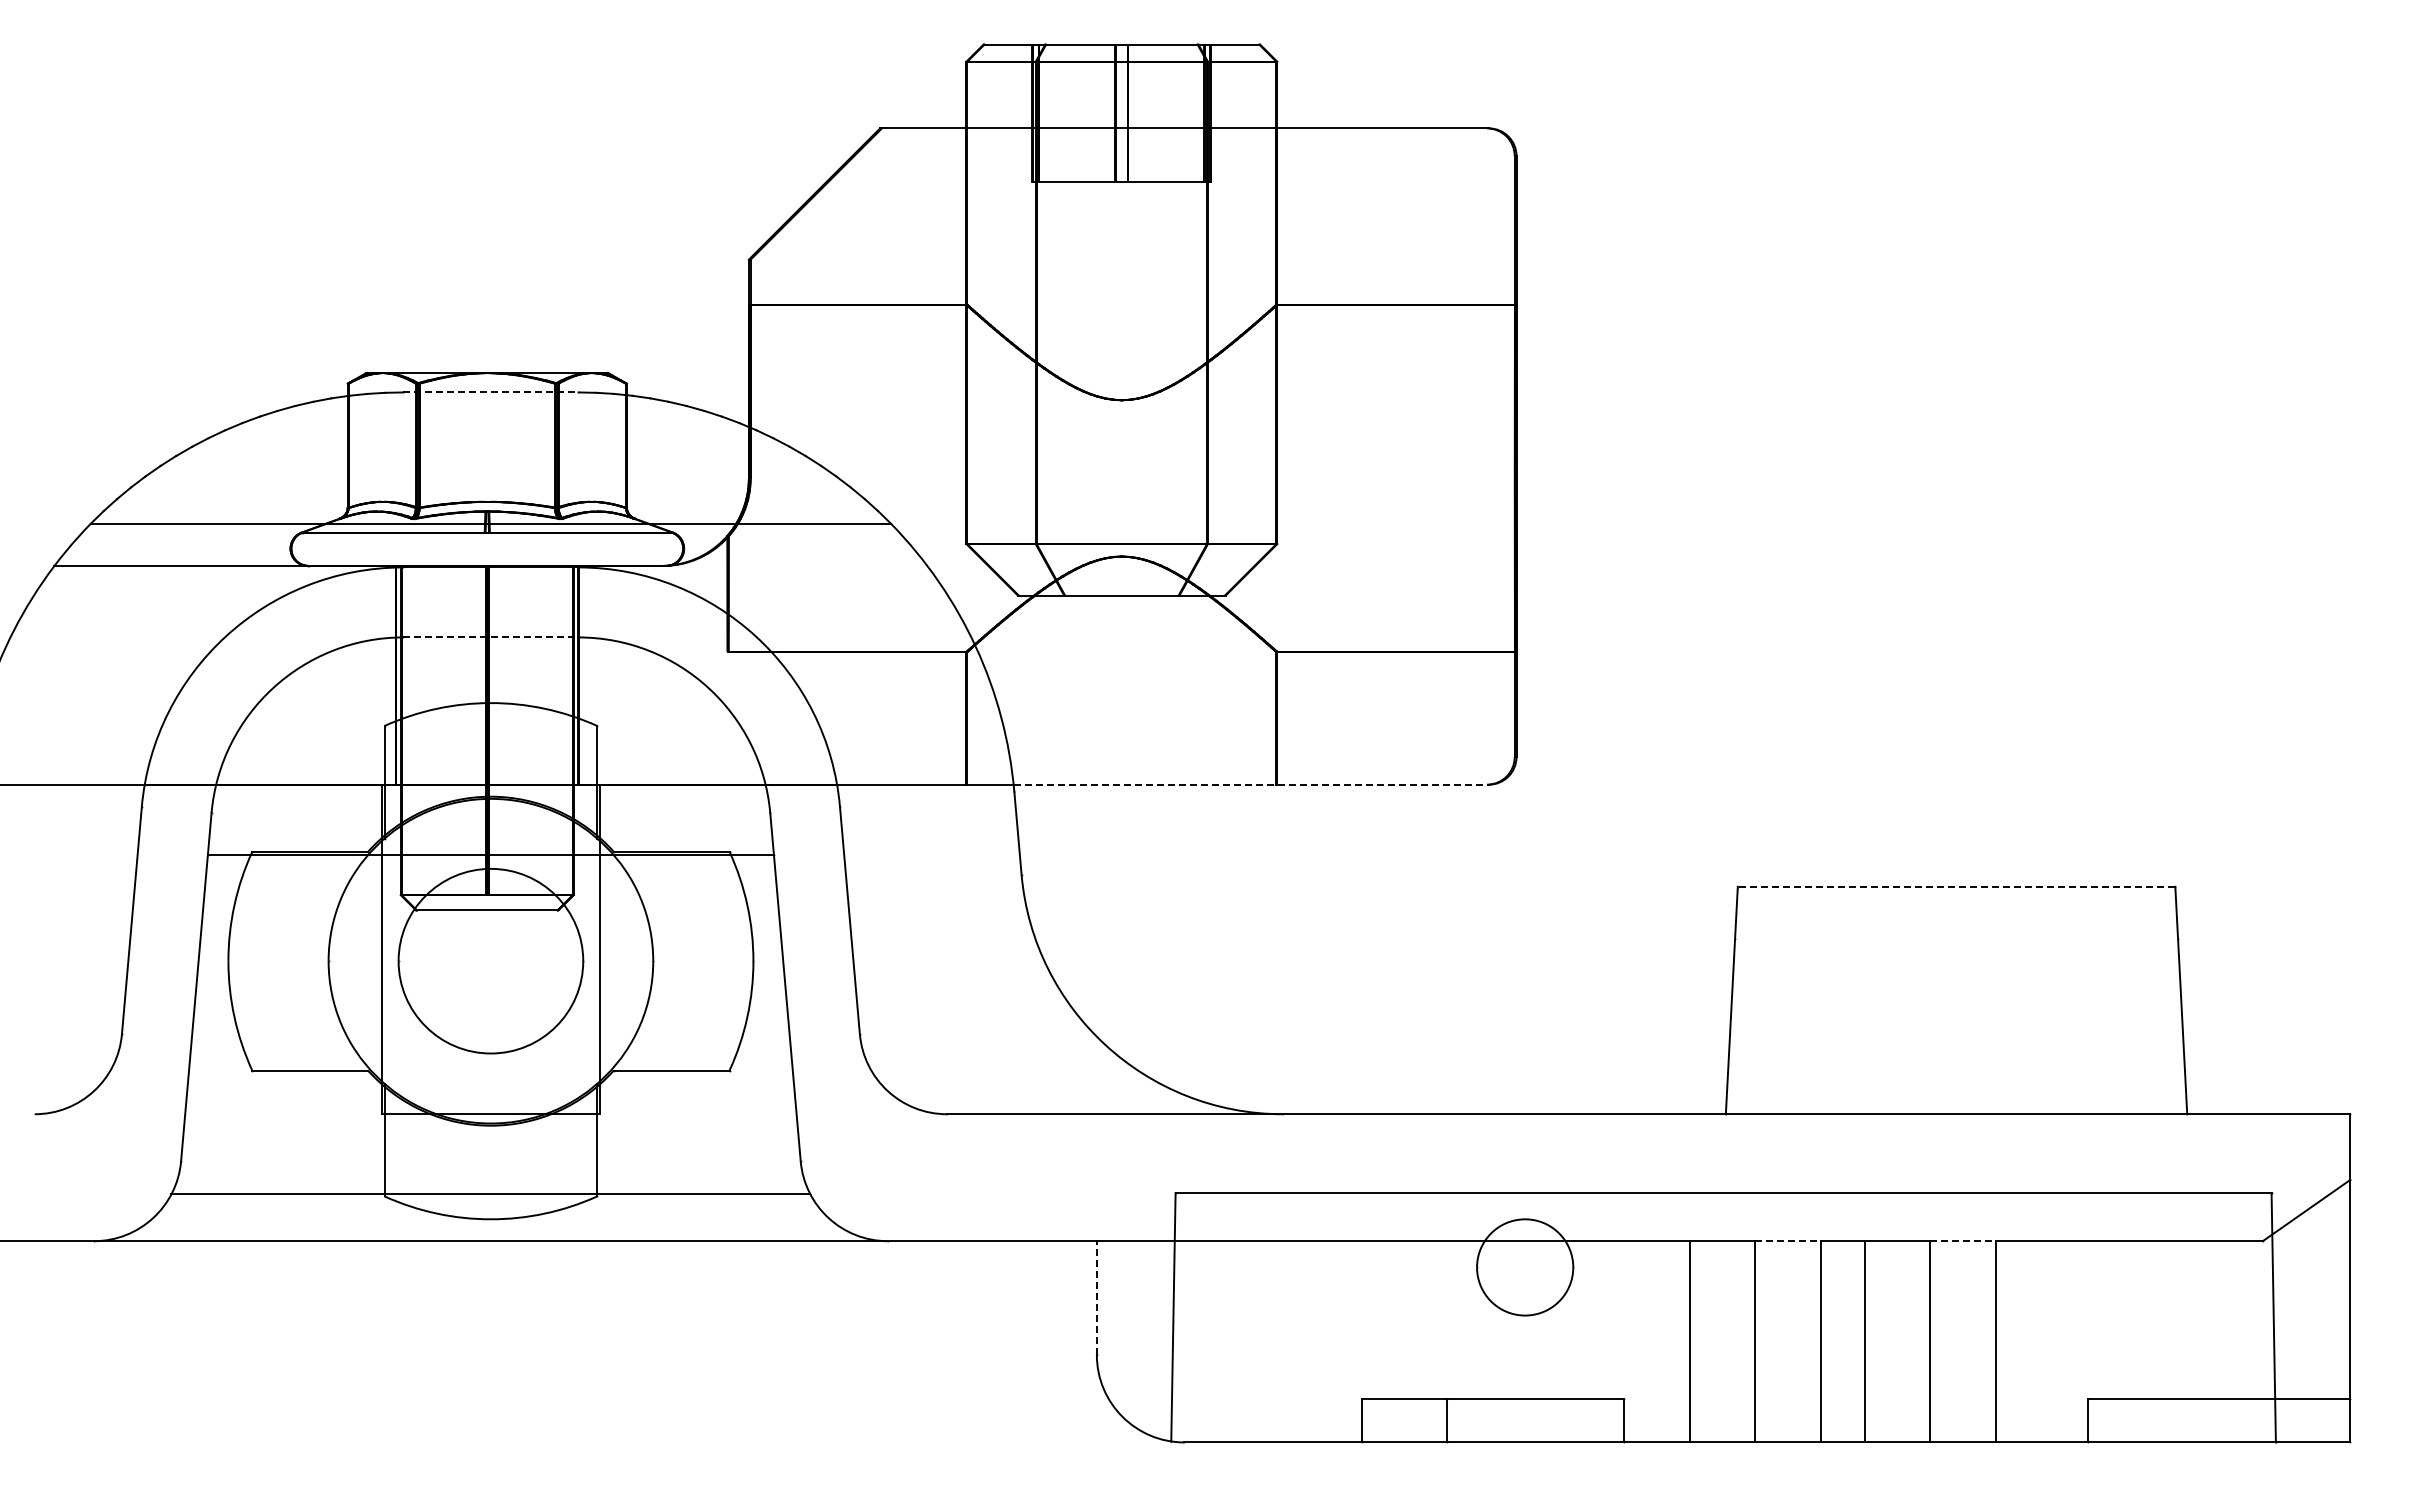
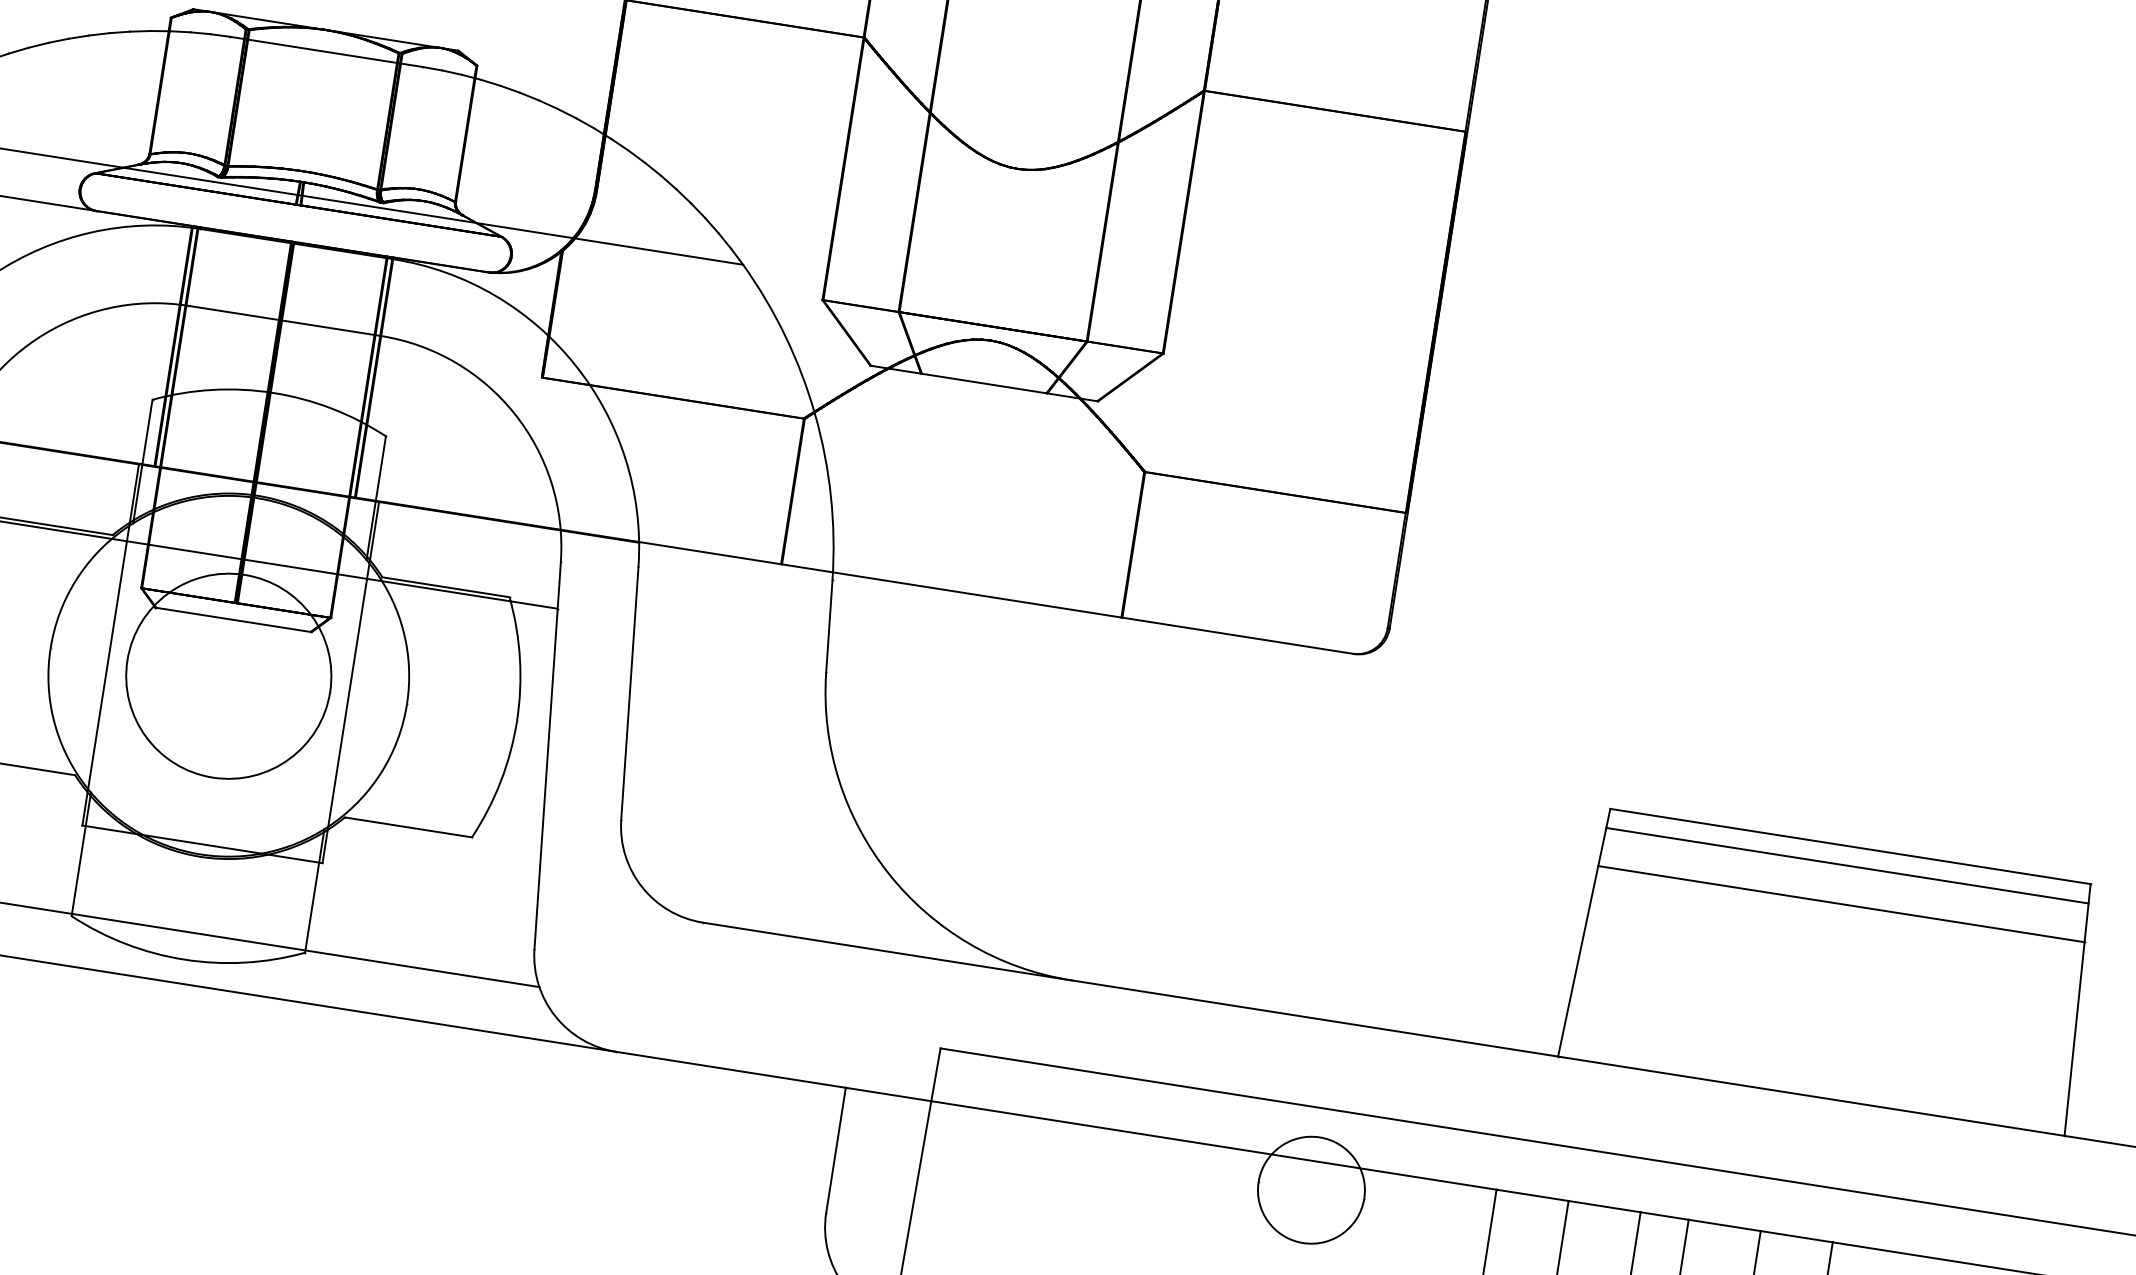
line: (490, 392) -> (326, 51), dashed -> solid
line: (490, 637) -> (283, 320), dashed -> solid
line: (1251, 784) -> (1094, 613), dashed -> solid
line: (1956, 886) -> (1850, 846), dashed -> solid
line: (1956, 904) -> (1847, 865), added
line: (1956, 939) -> (1841, 904), added
line: (1788, 1241) -> (1604, 1207), dashed -> solid
line: (1963, 1241) -> (1797, 1237), dashed -> solid
line: (1096, 1298) -> (835, 1150), dashed -> solid

